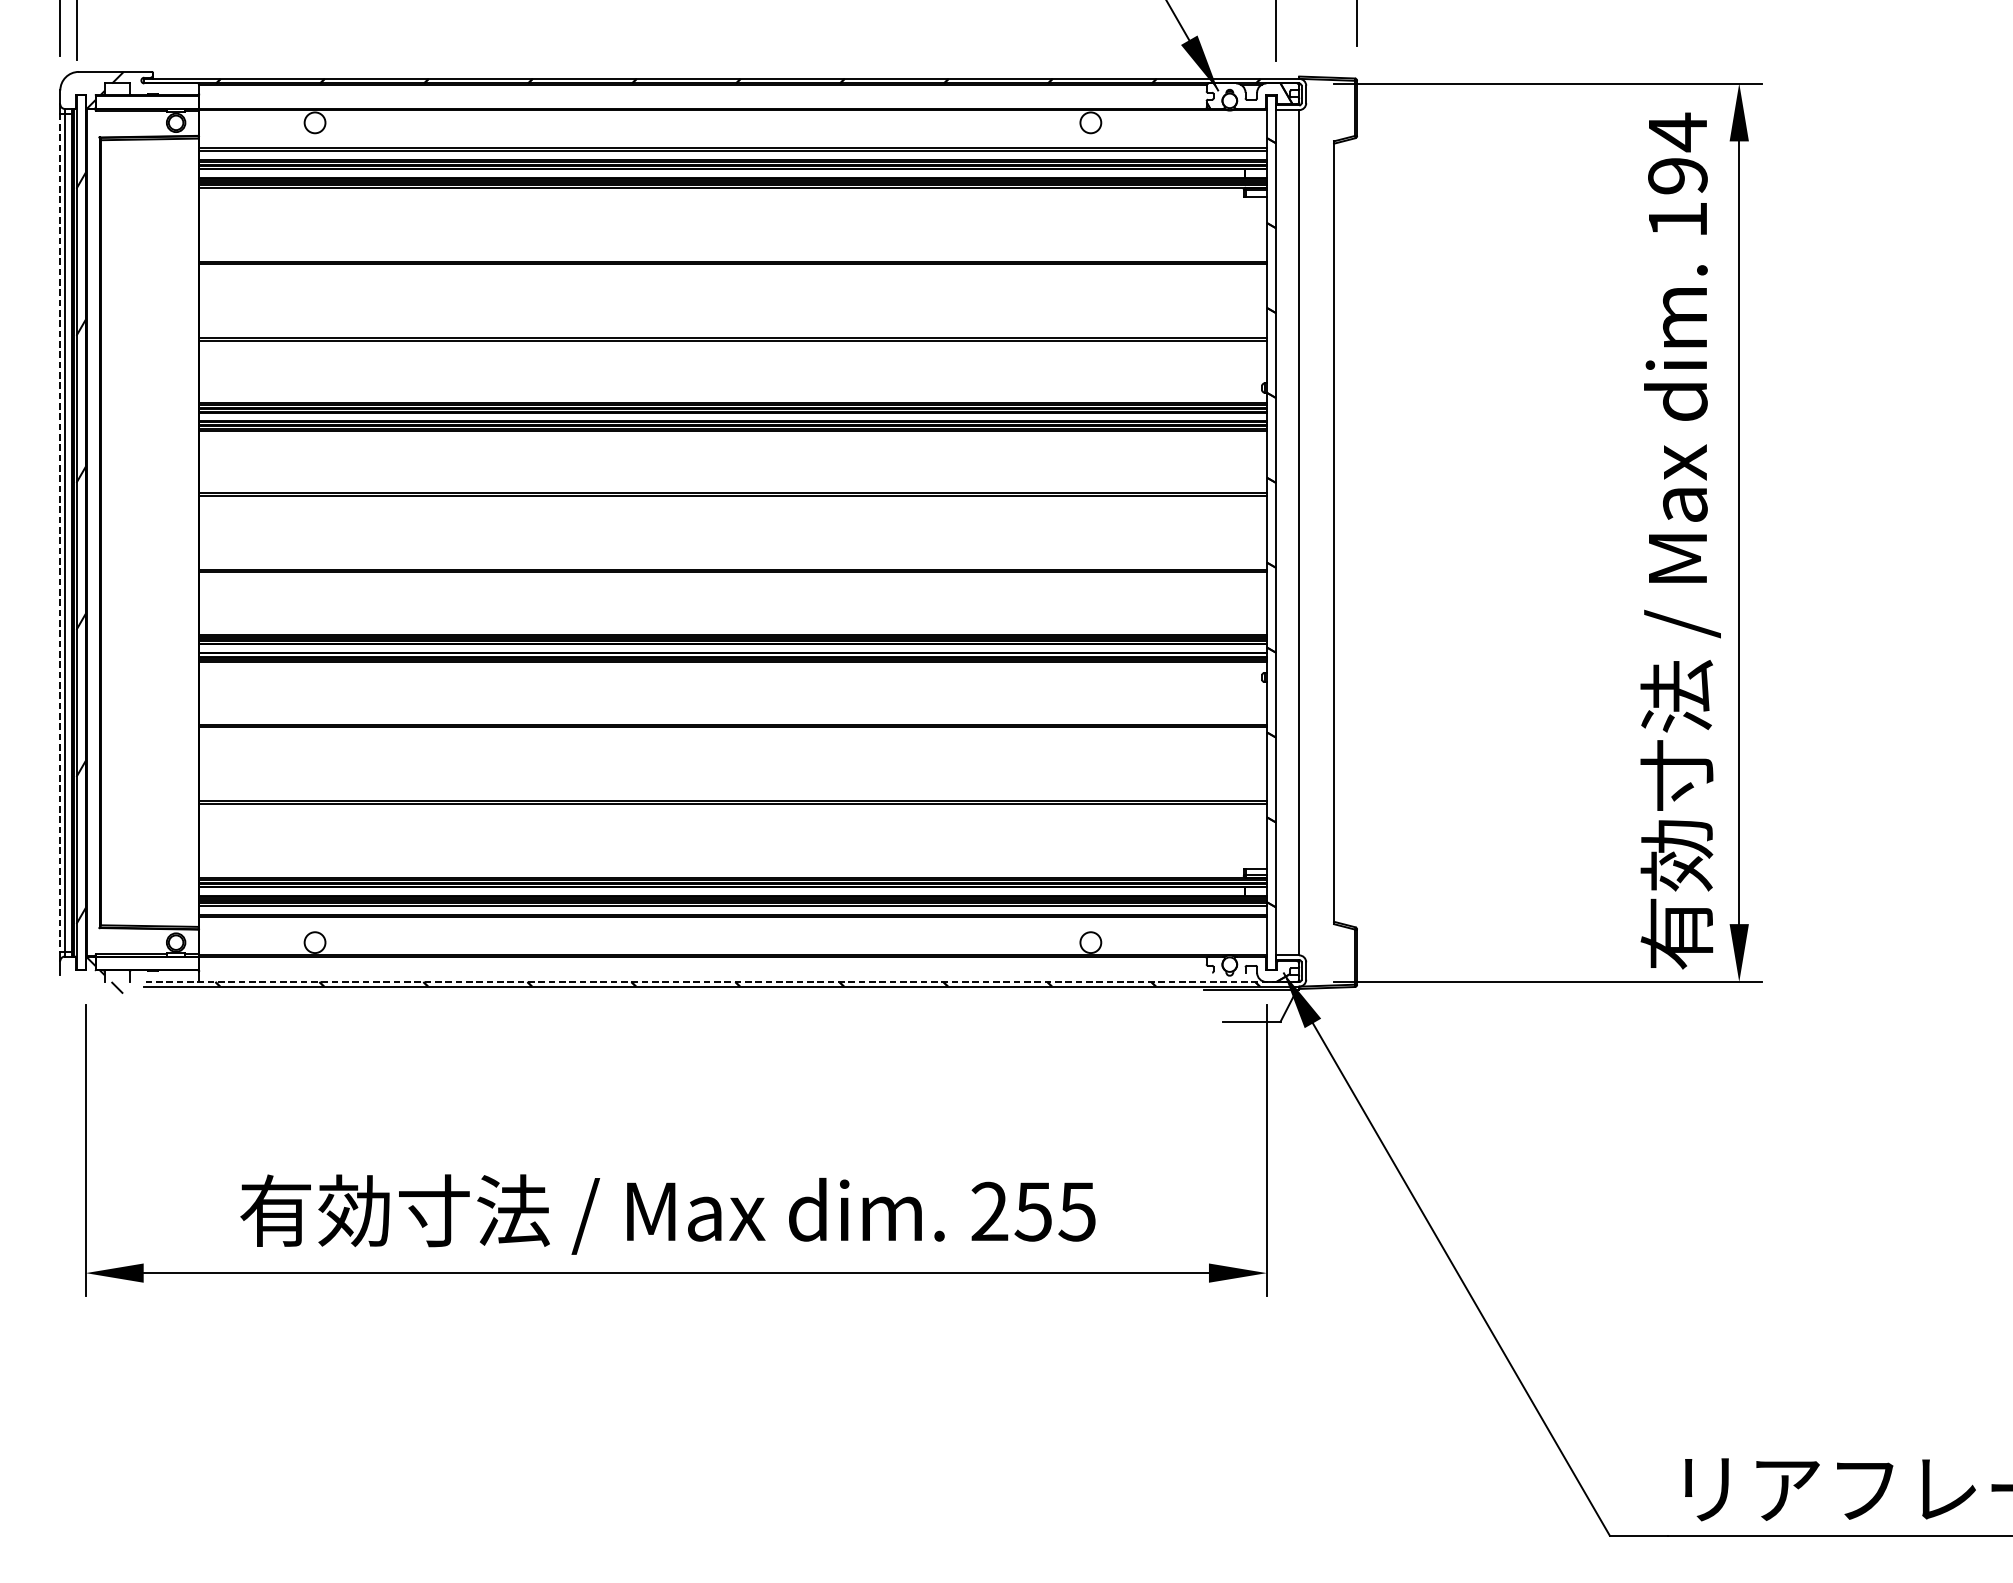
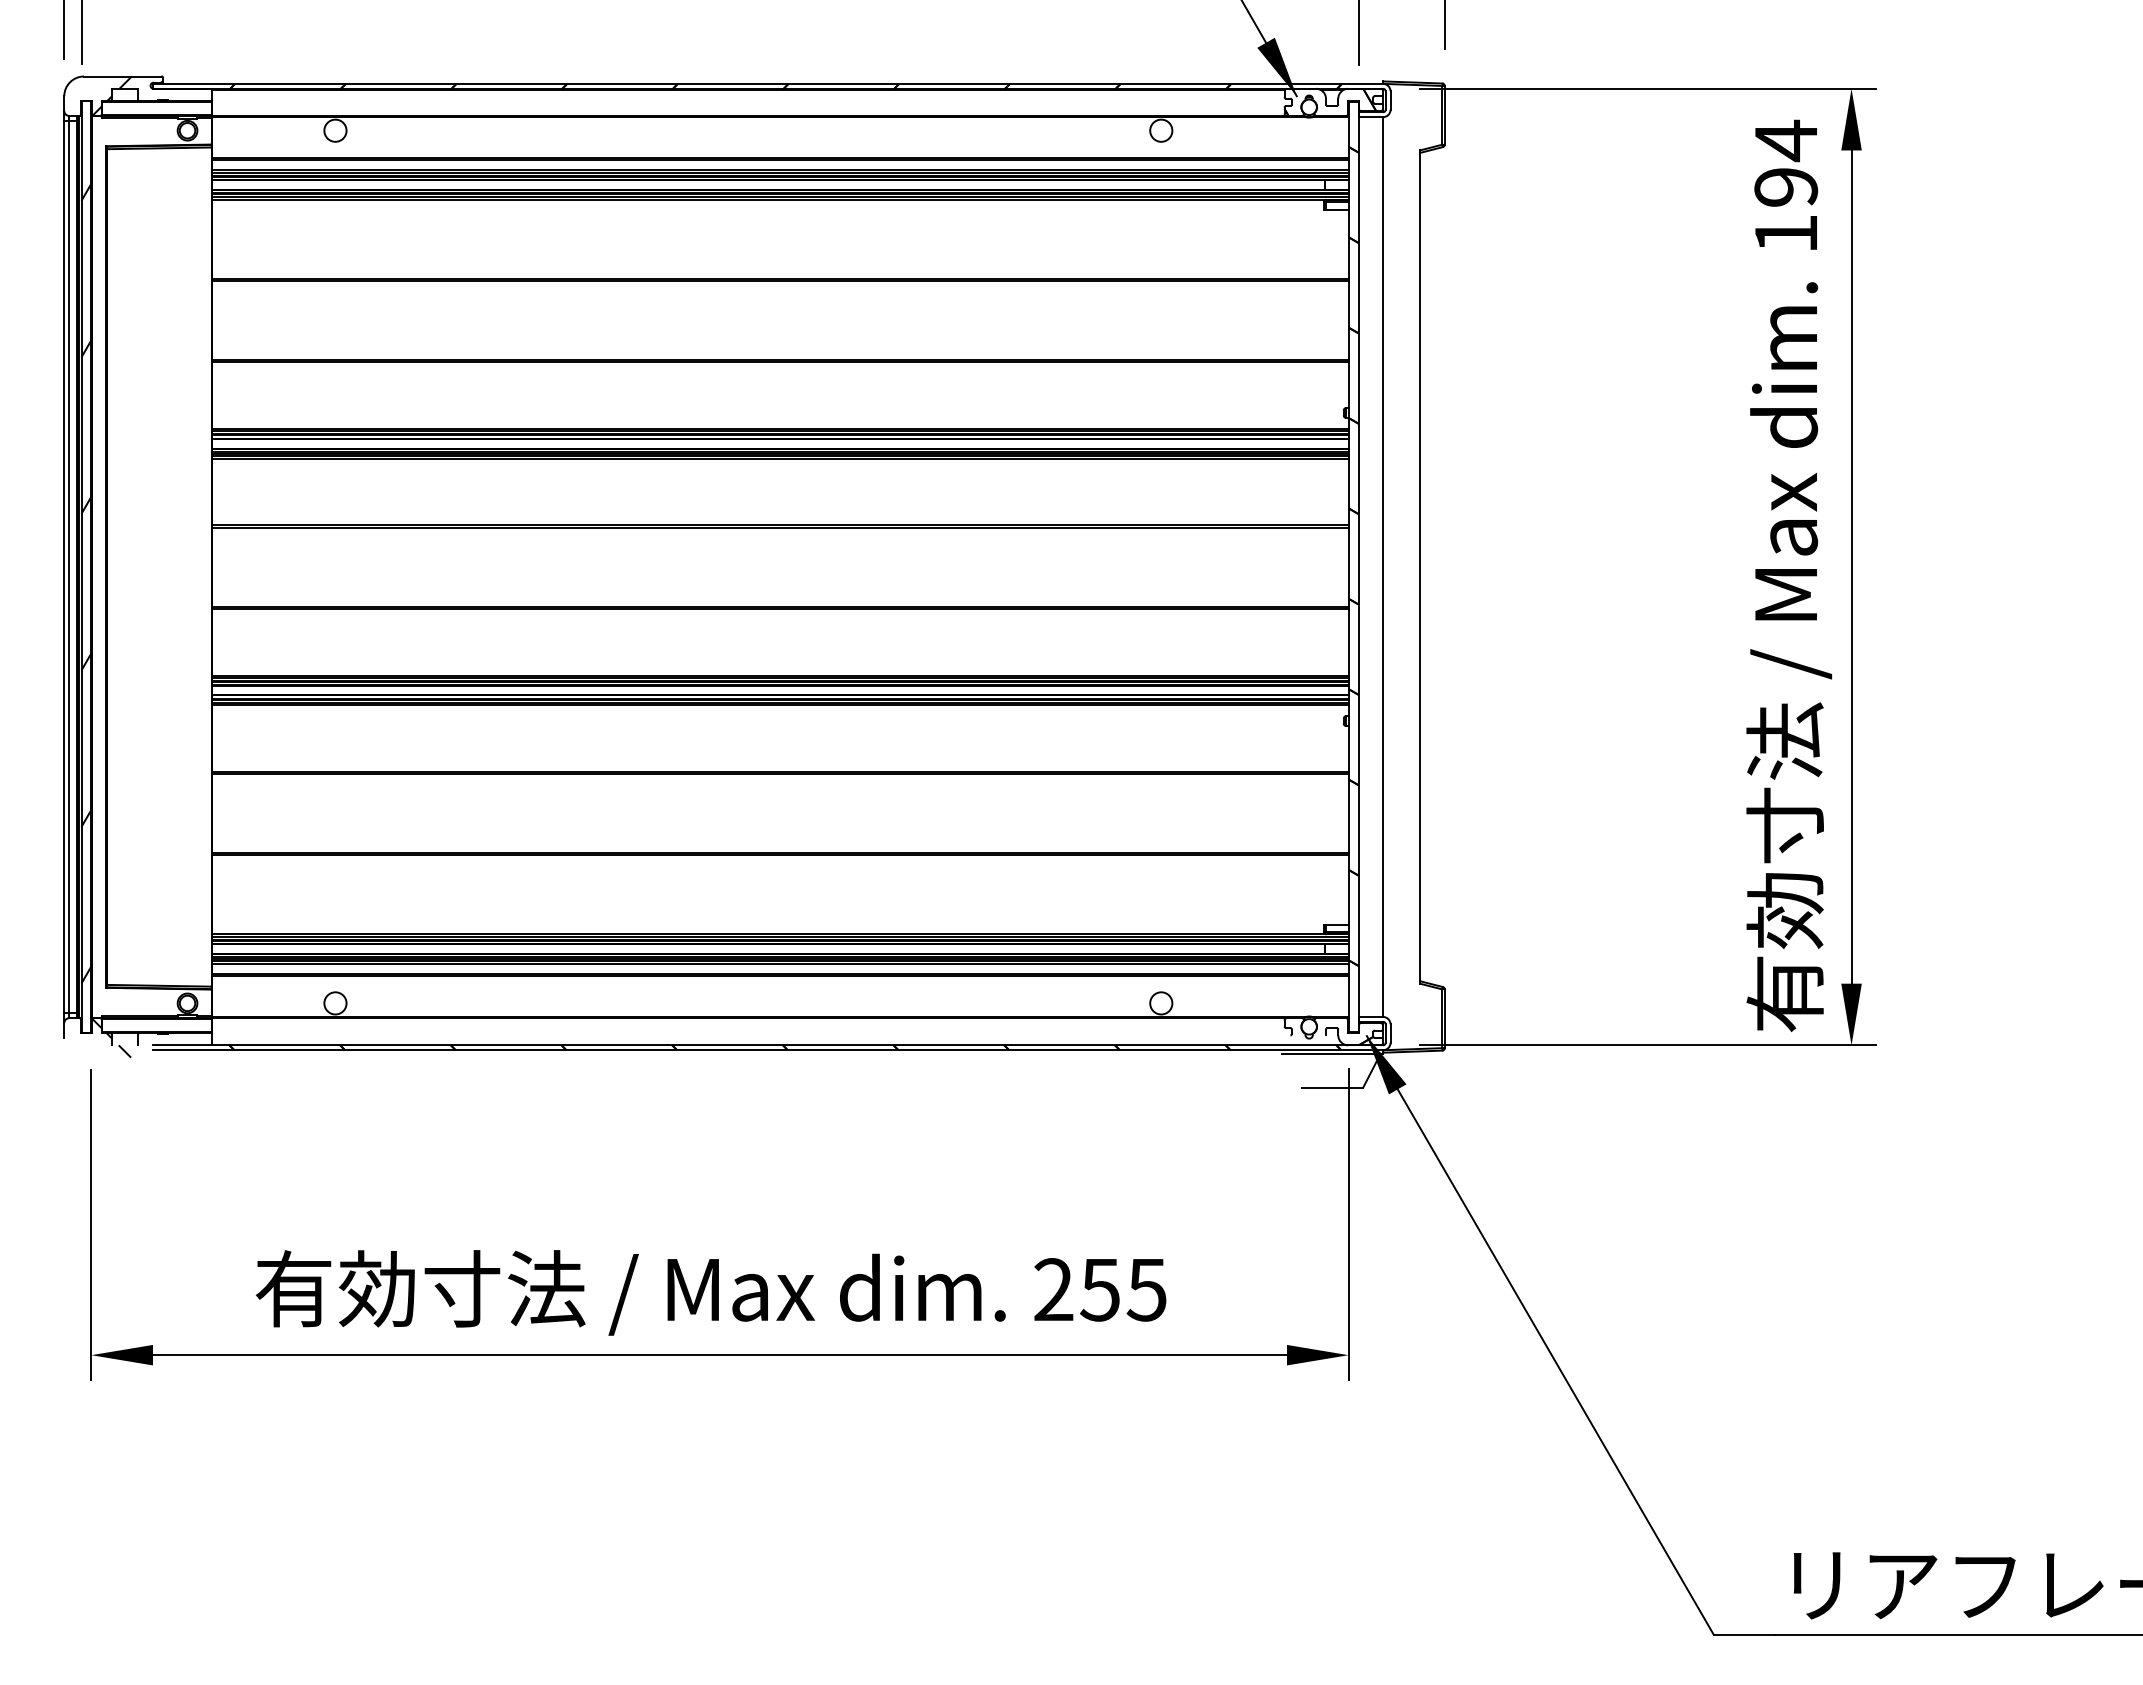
line: (60, 533) -> (64, 567), dashed -> solid
line: (720, 982) -> (767, 1045), dashed -> solid

